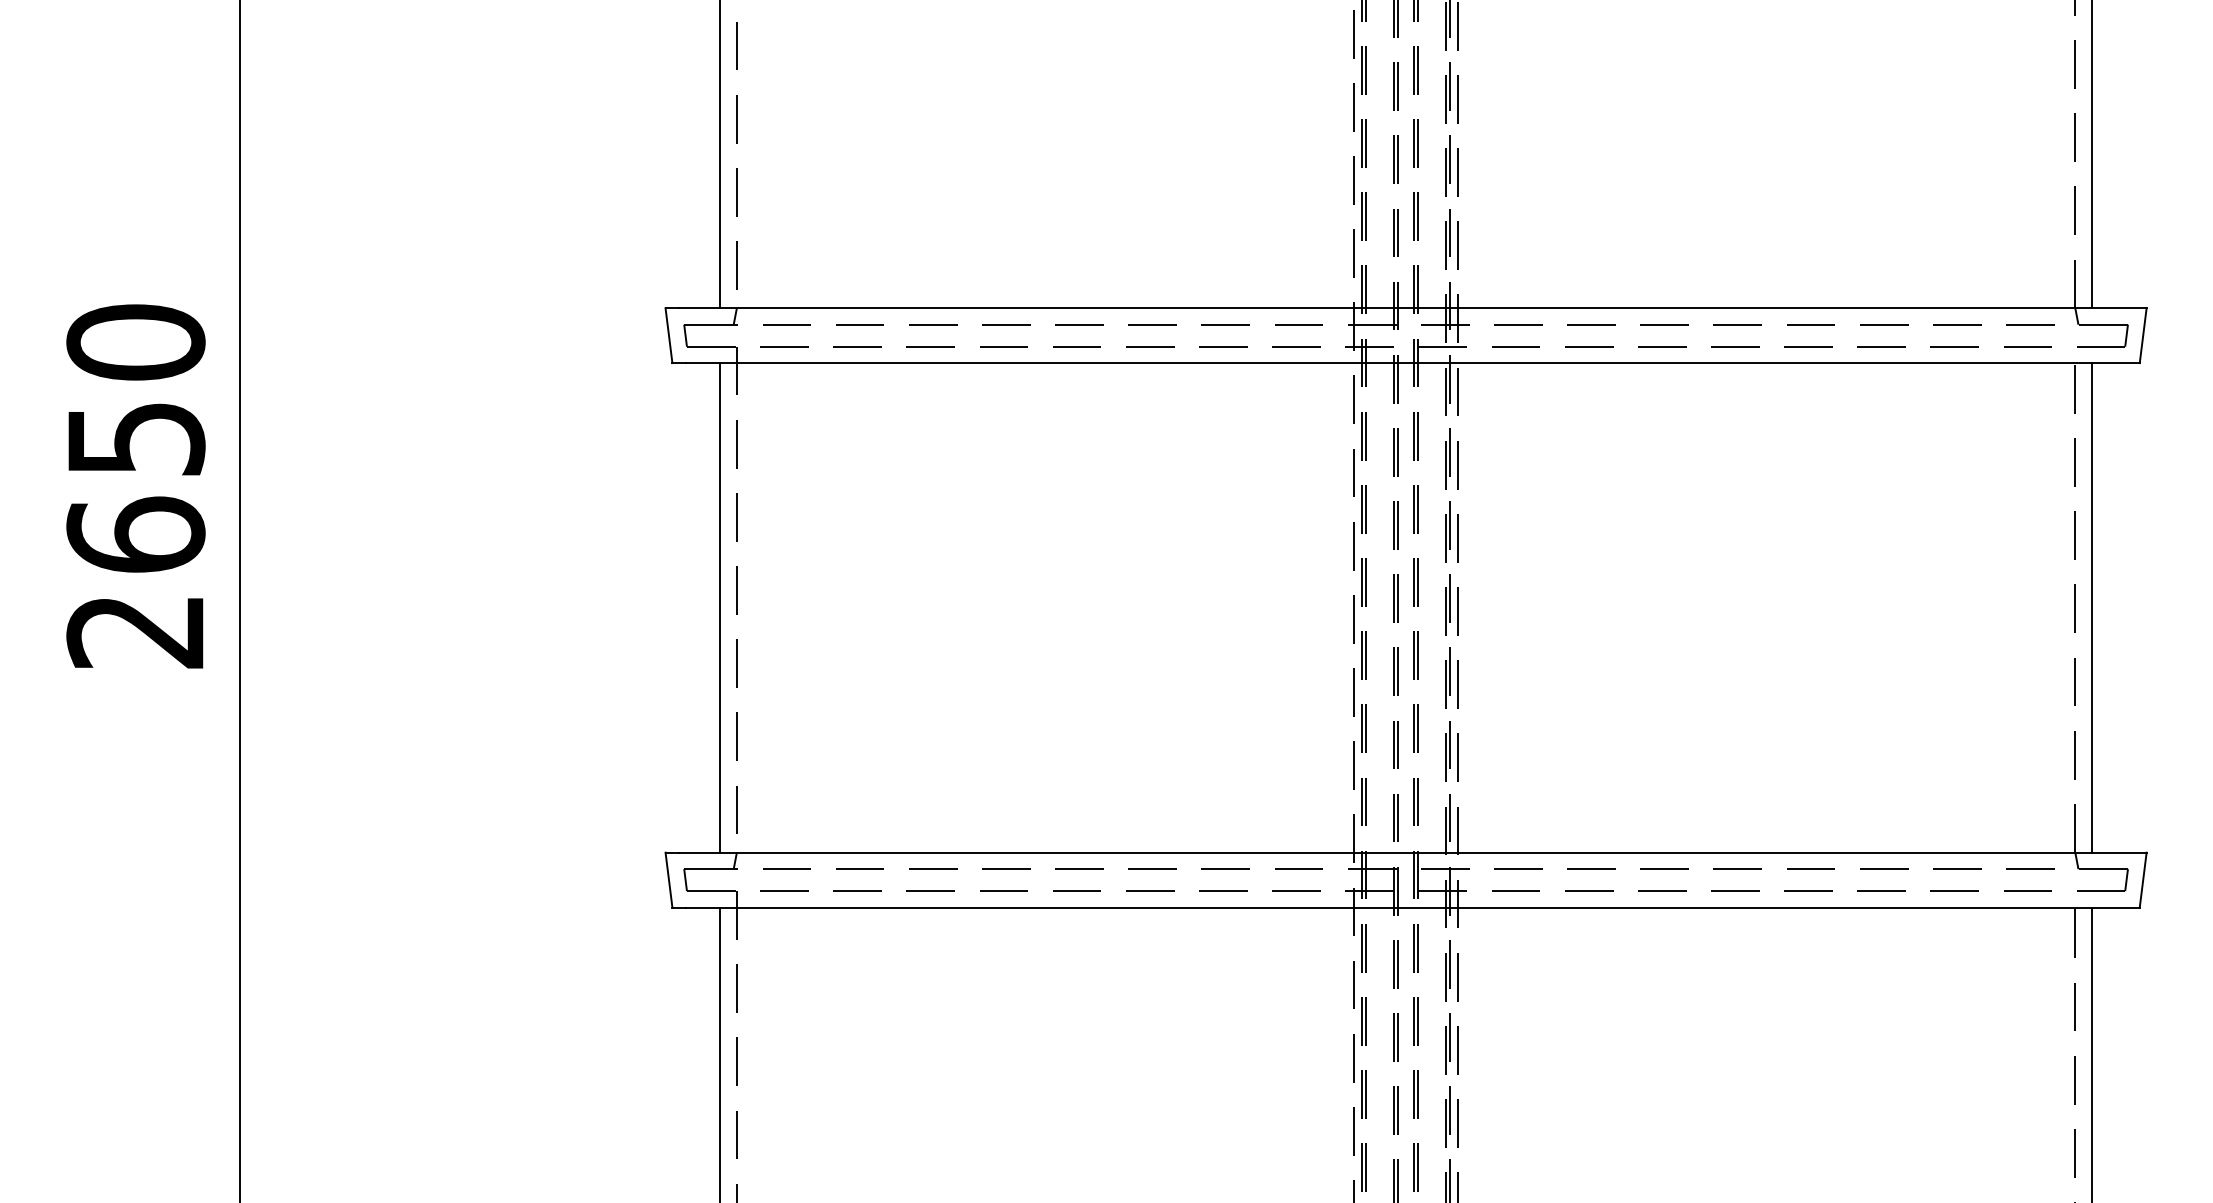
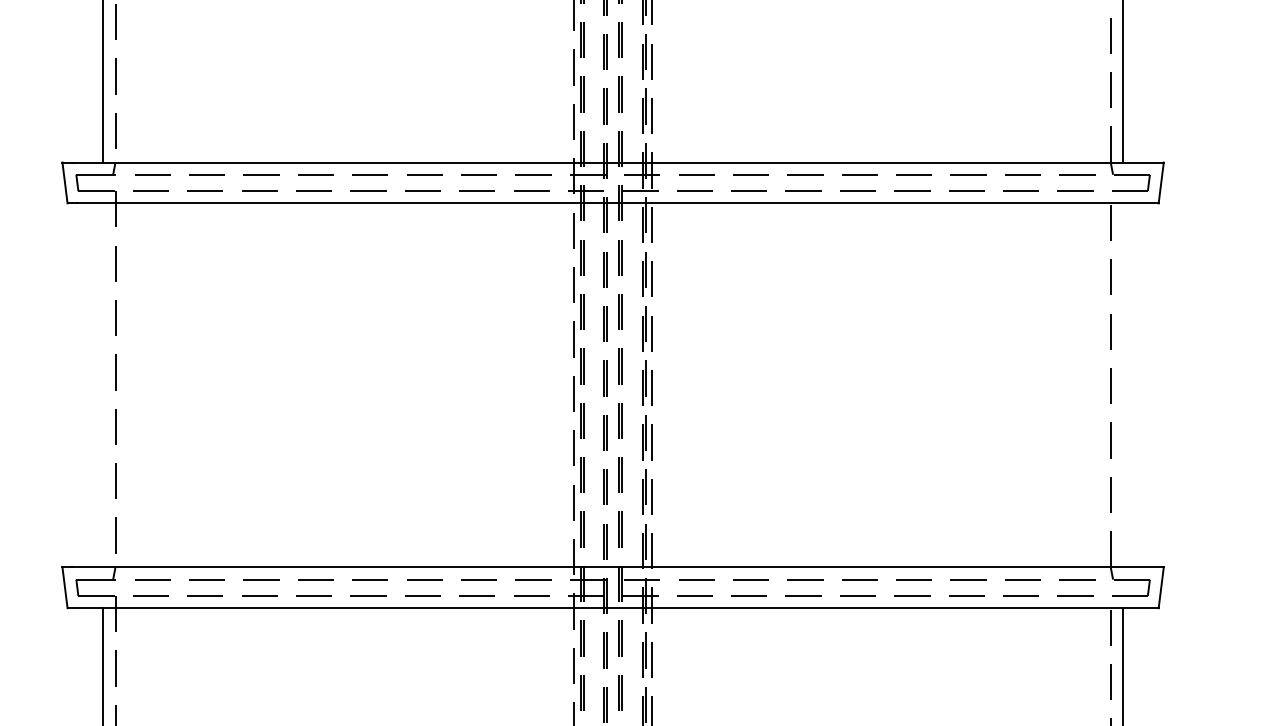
line: (720, 607) -> (103, 385), removed
line: (2091, 607) -> (1122, 385), removed

